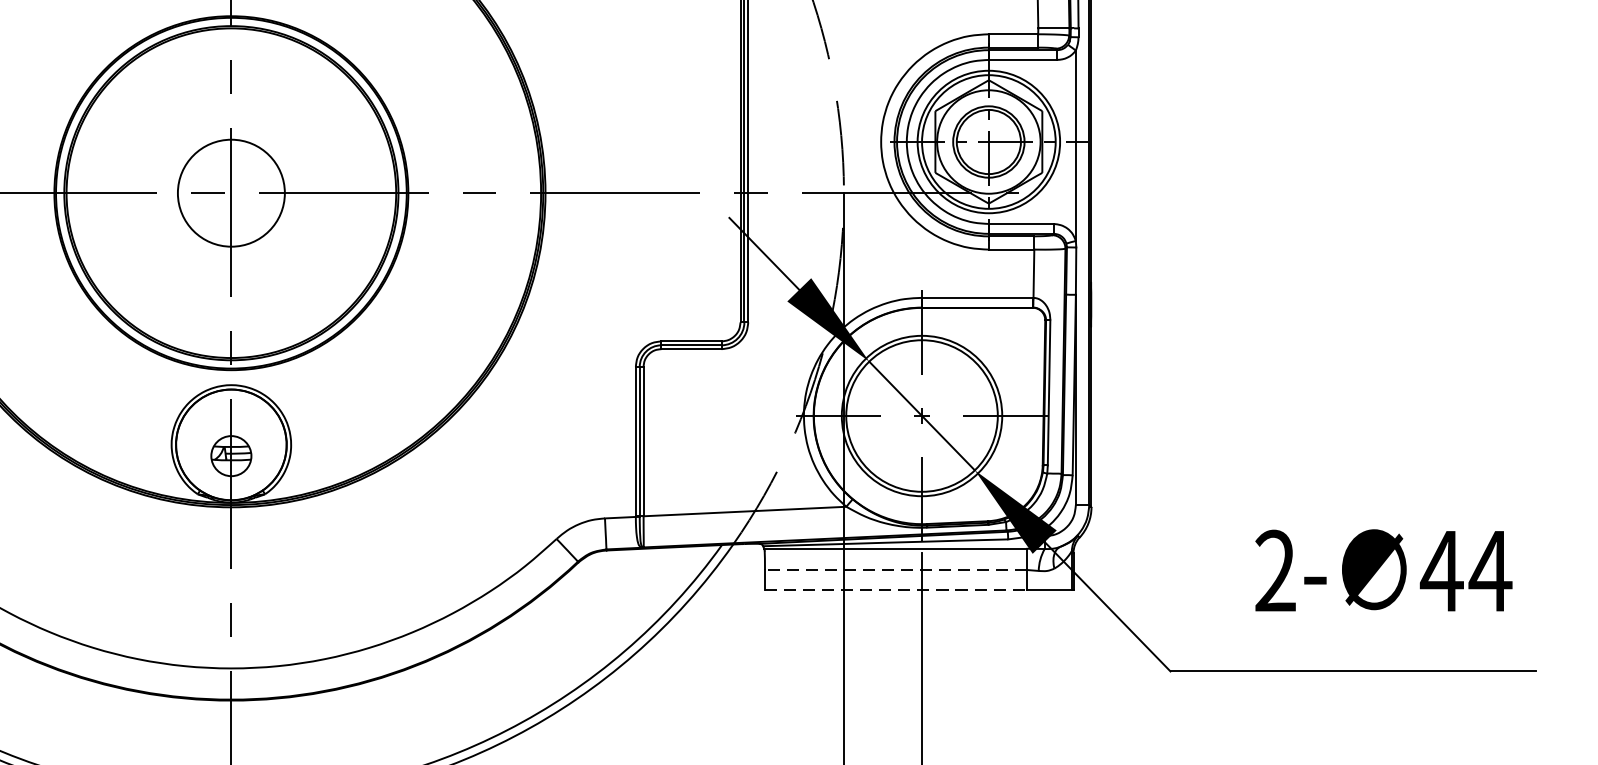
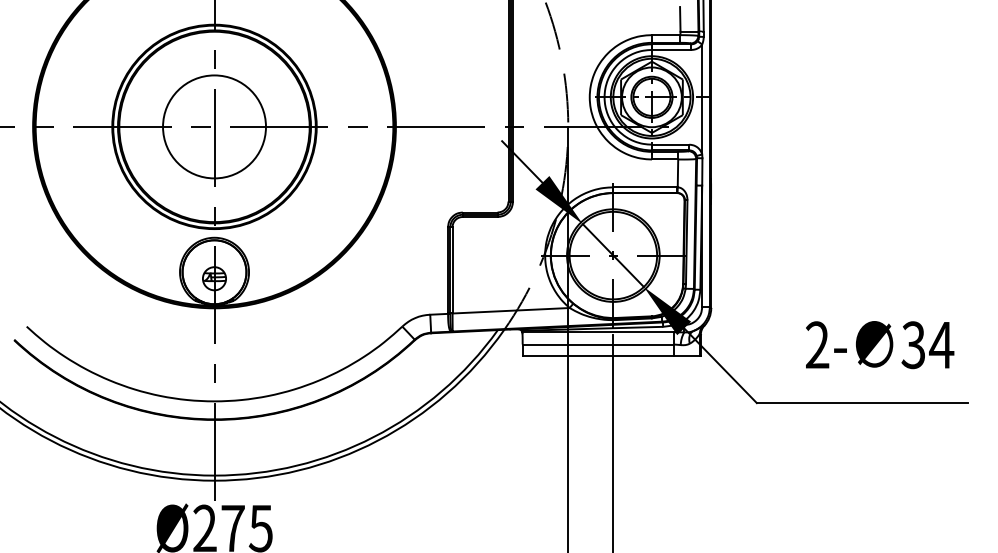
circle: (231, 192) -> (214, 126), size x1.67
line: (896, 569) -> (598, 344), dashed -> solid
text: (1441, 571) -> (913, 345), 44 -> 34
line: (896, 589) -> (598, 355), dashed -> solid

